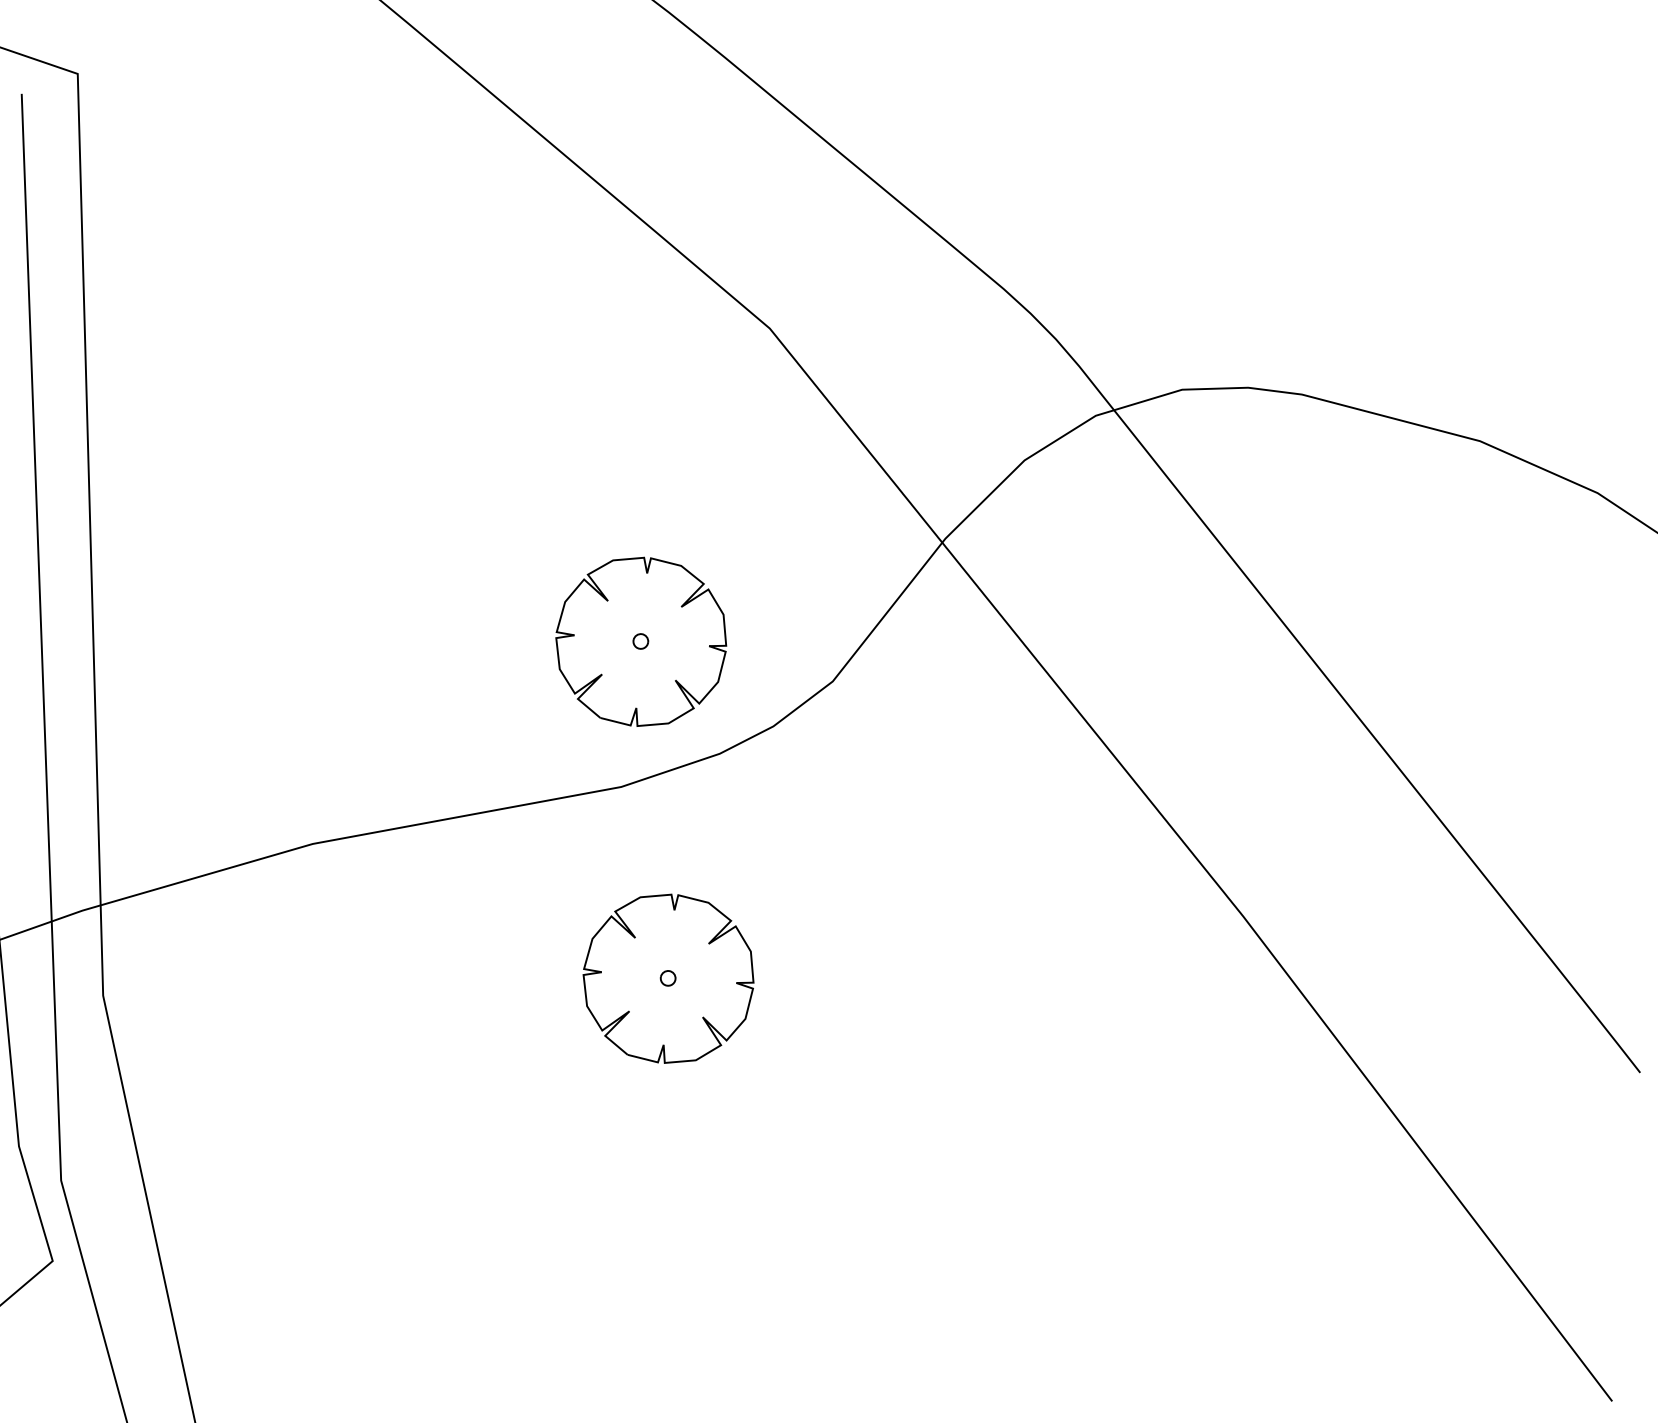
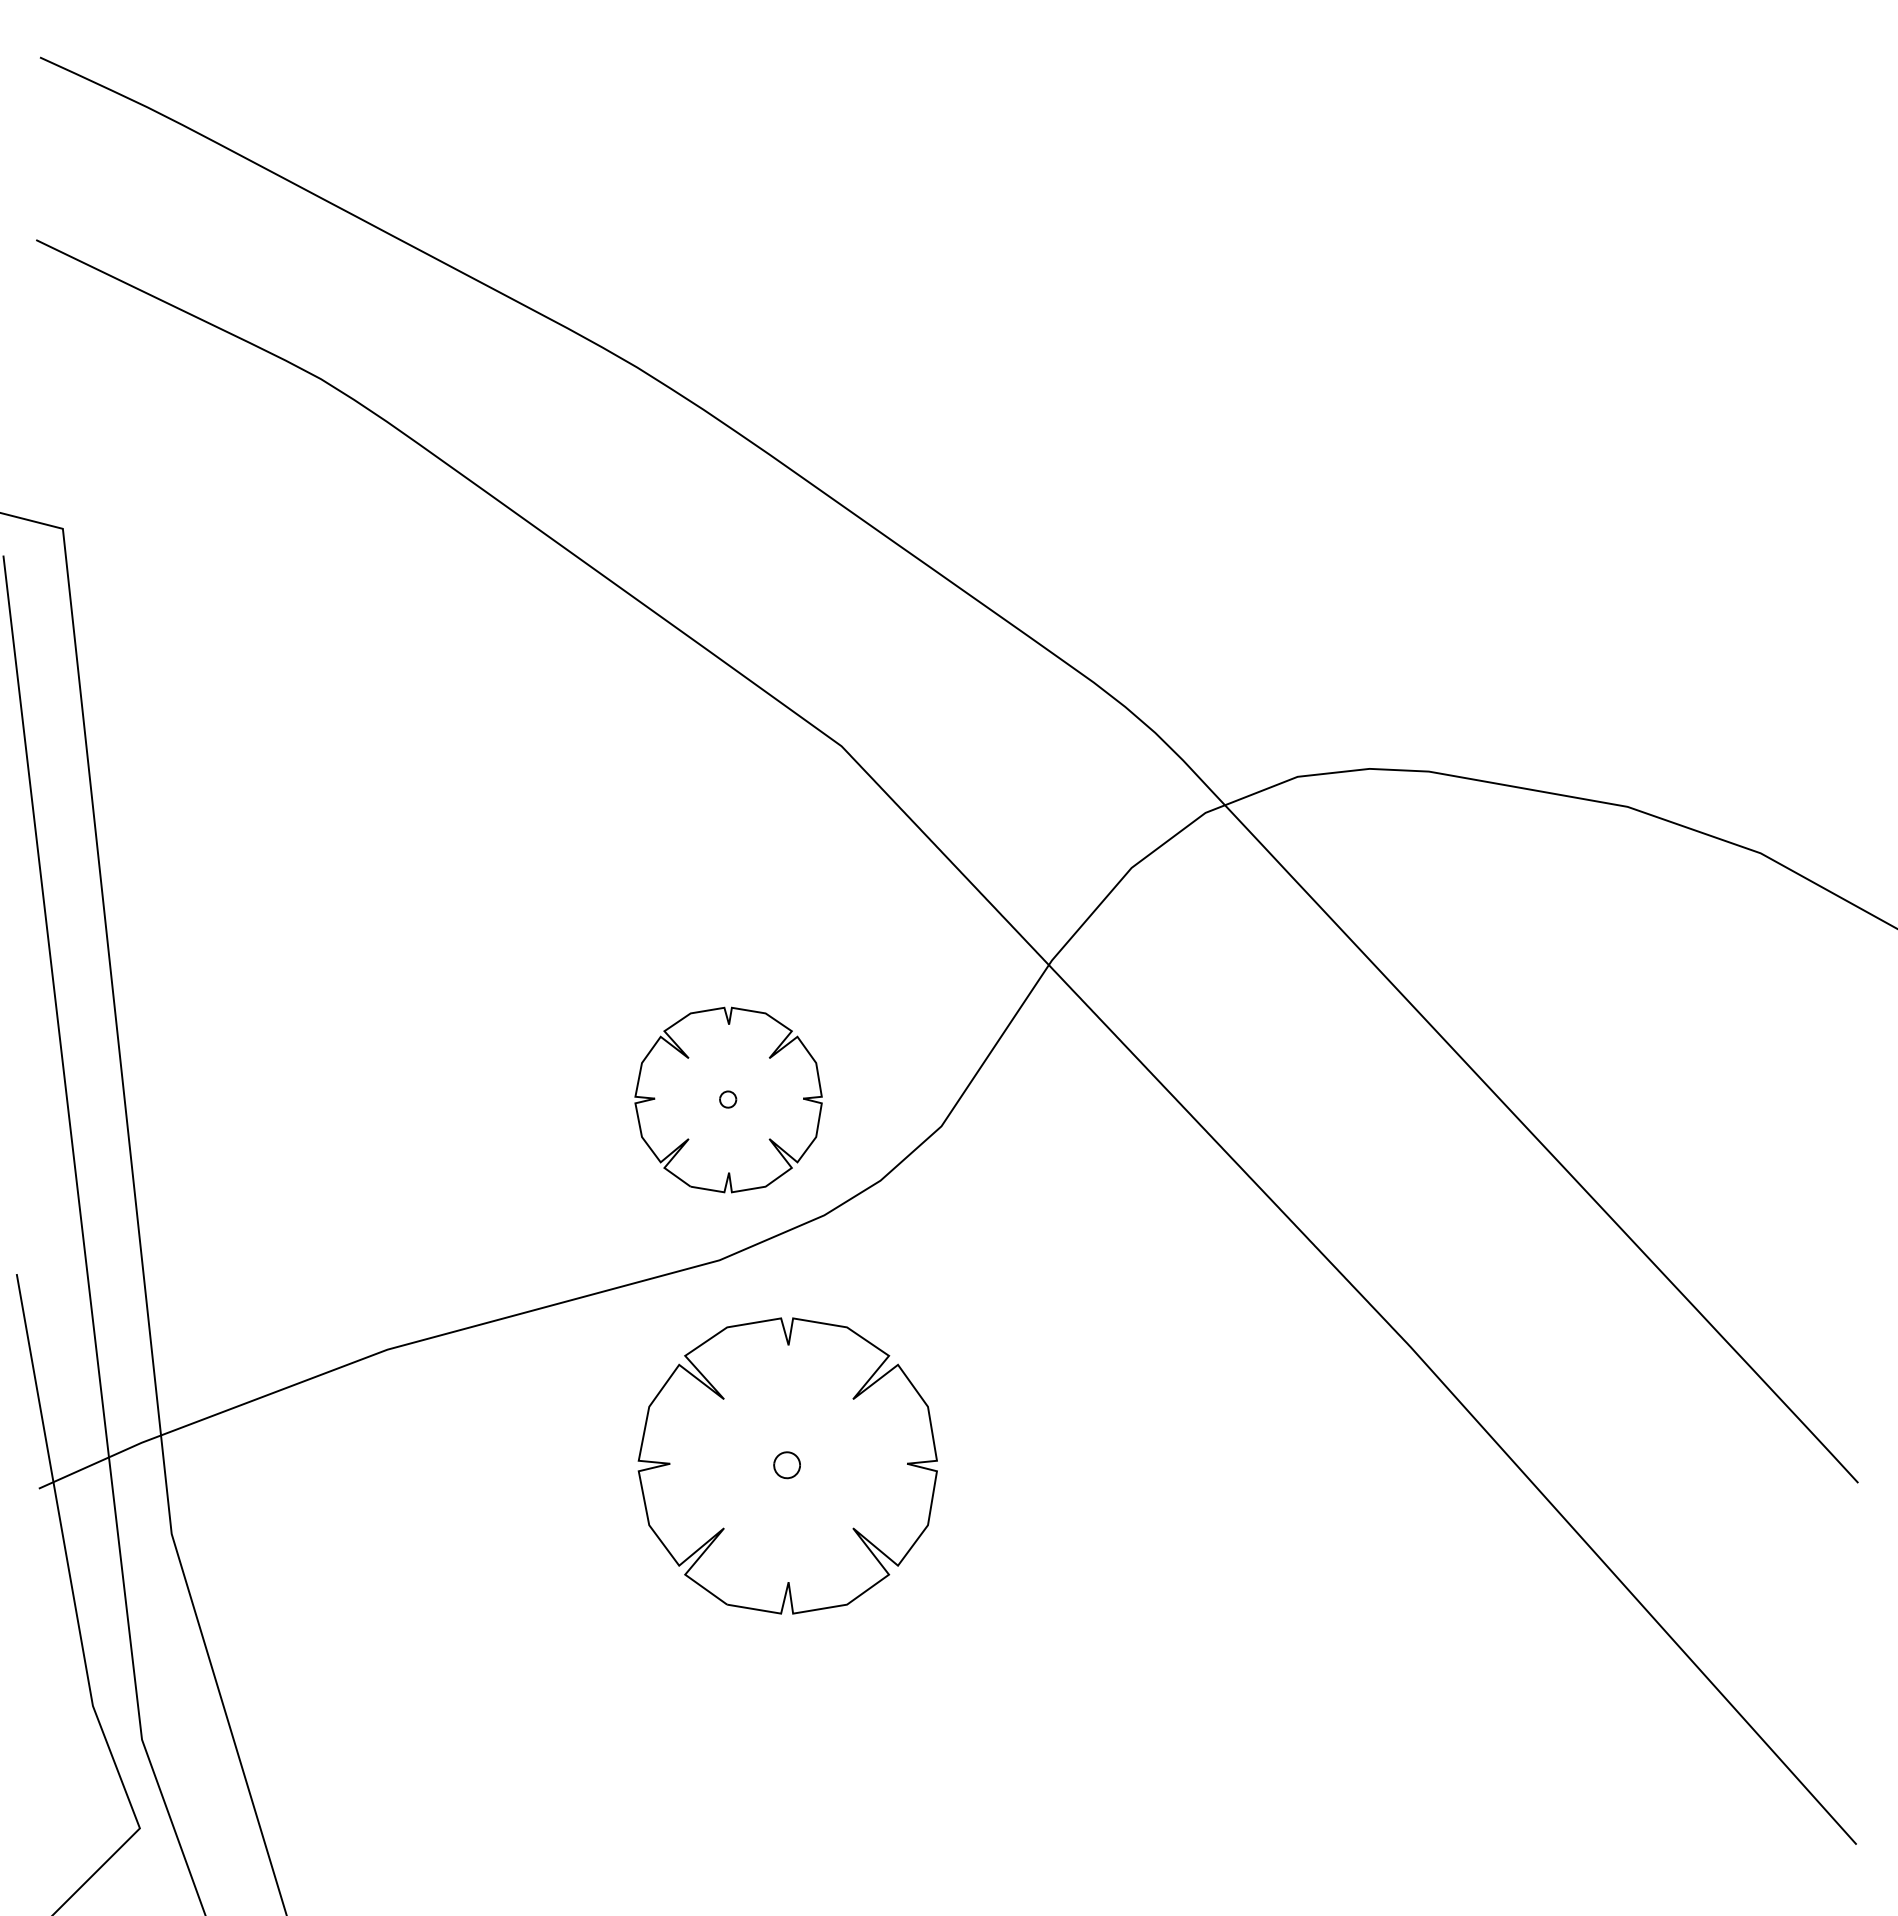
part: (668, 978) -> (788, 1465), size x1.6

